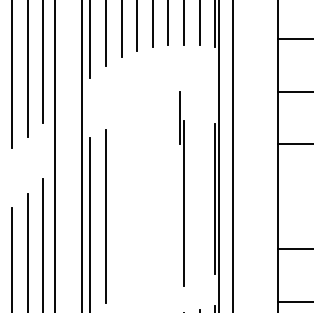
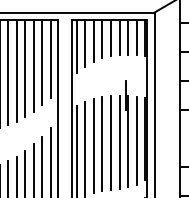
line: (199, 200) -> (136, 140), added
line: (168, 204) -> (119, 142), added
line: (137, 206) -> (102, 143), added
line: (151, 206) -> (110, 143), added
line: (120, 210) -> (93, 145), added

